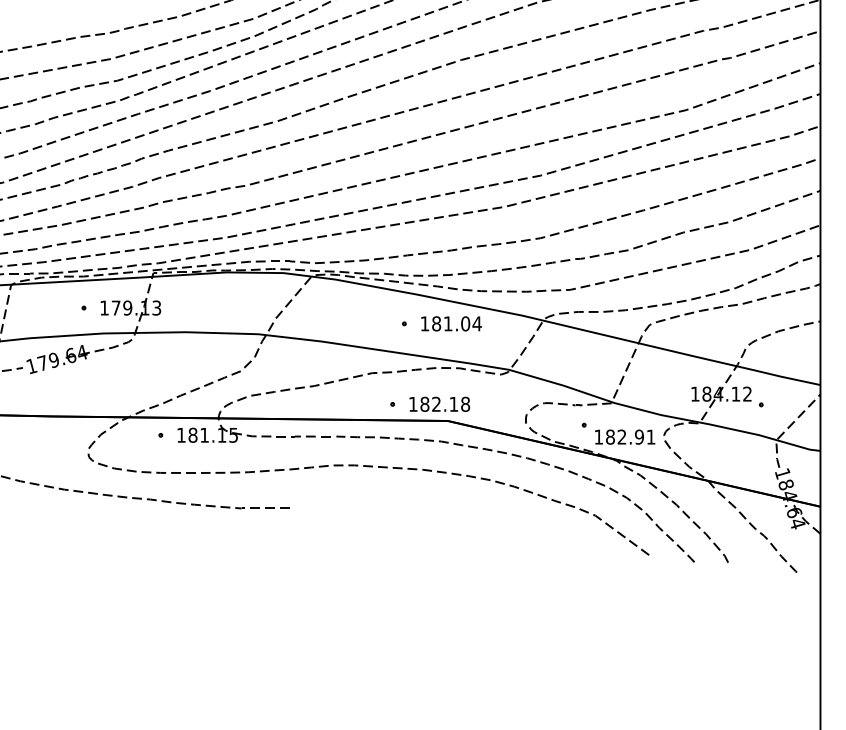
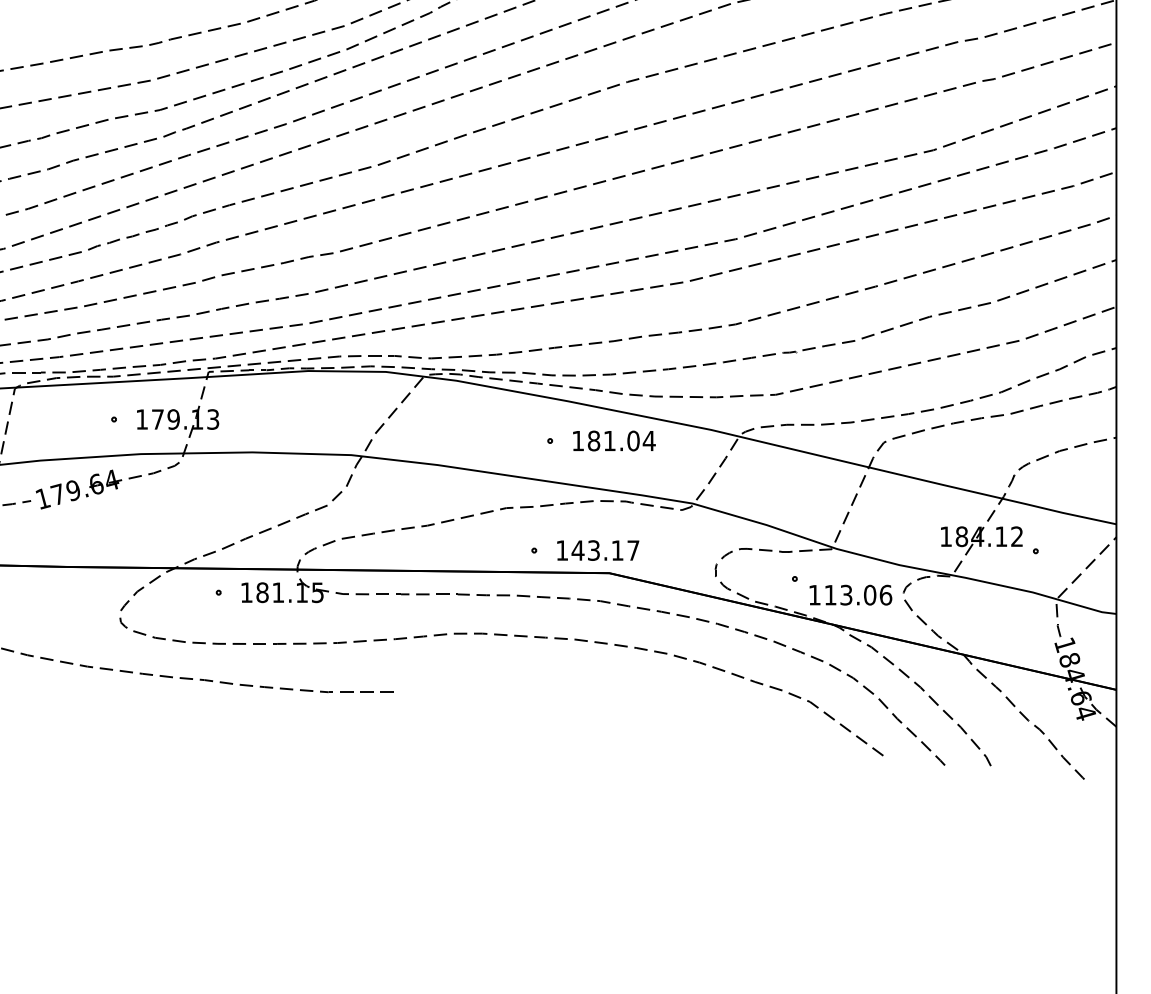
text: (445, 404) -> (605, 550), 182.18 -> 143.17
text: (630, 436) -> (858, 594), 182.91 -> 113.06

